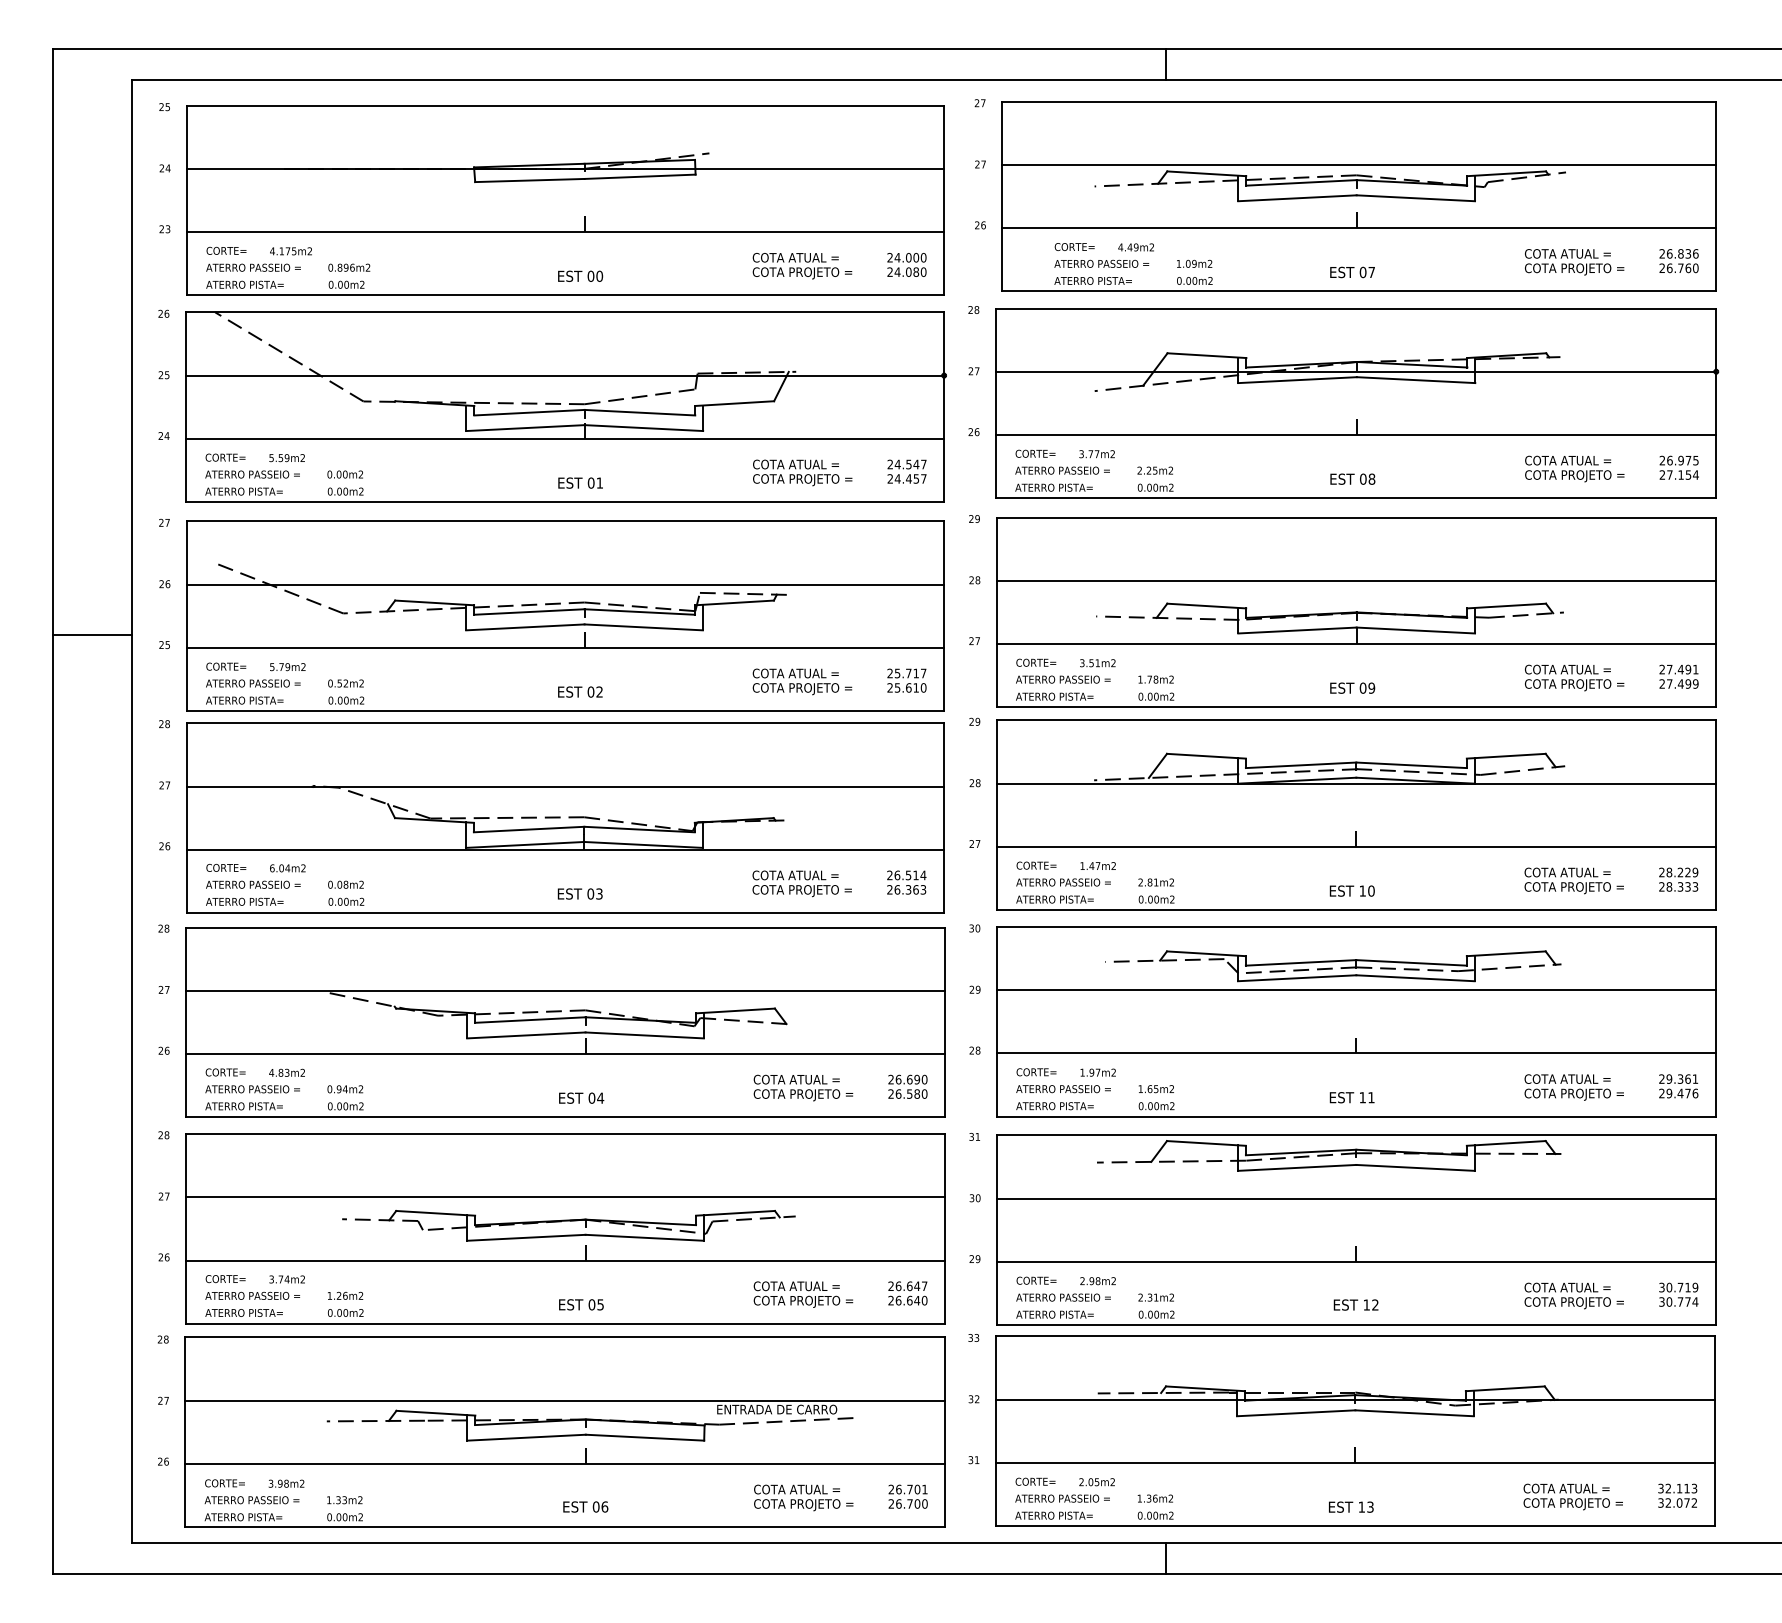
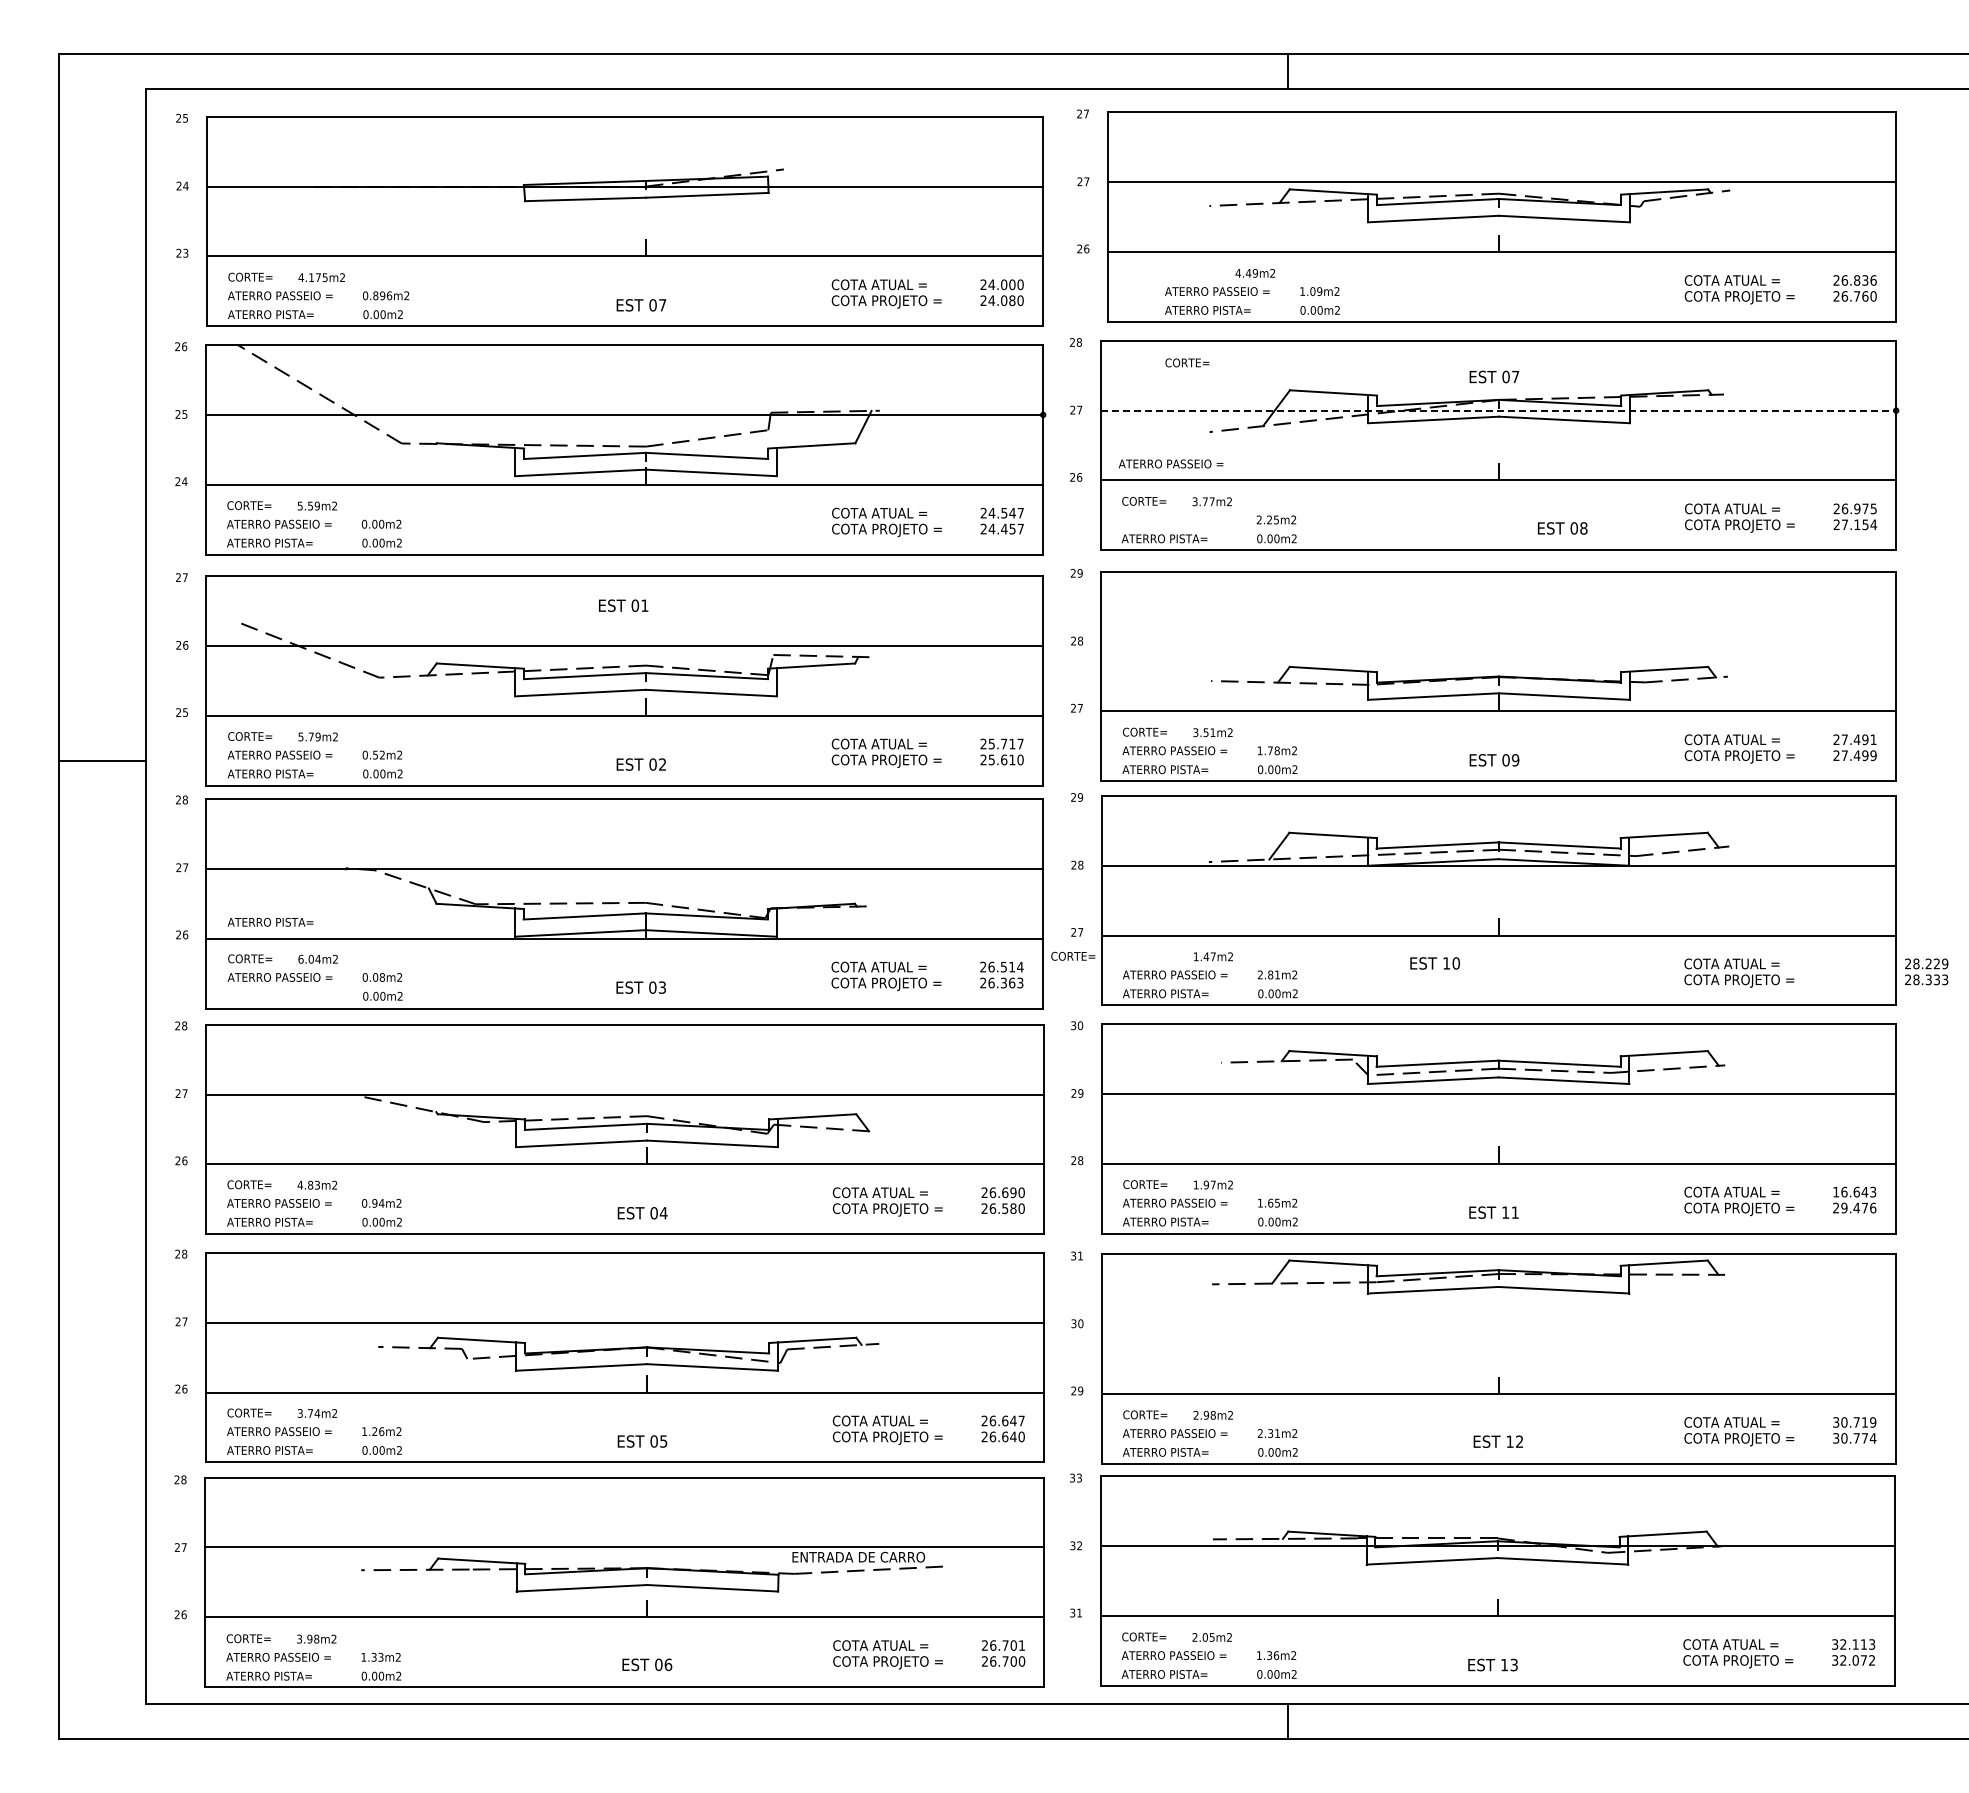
text: (1074, 246) -> (1187, 362), moved
text: (1352, 272) -> (1494, 376), moved
text: (599, 276) -> (662, 305), 00 -> 07
line: (1356, 371) -> (1498, 410), solid -> dashed
text: (1062, 470) -> (1171, 463), moved
text: (1352, 479) -> (1562, 528), moved
text: (580, 482) -> (623, 605), moved
line: (1356, 580) -> (1498, 641), removed
line: (92, 634) -> (102, 760), moved
text: (1036, 864) -> (1073, 955), moved
text: (1678, 879) -> (1926, 971), moved
text: (1351, 891) -> (1434, 963), moved
text: (244, 901) -> (270, 921), moved
text: (1678, 1078) -> (1854, 1191), 29.361 -> 16.643
line: (1356, 1198) -> (1498, 1324), removed

